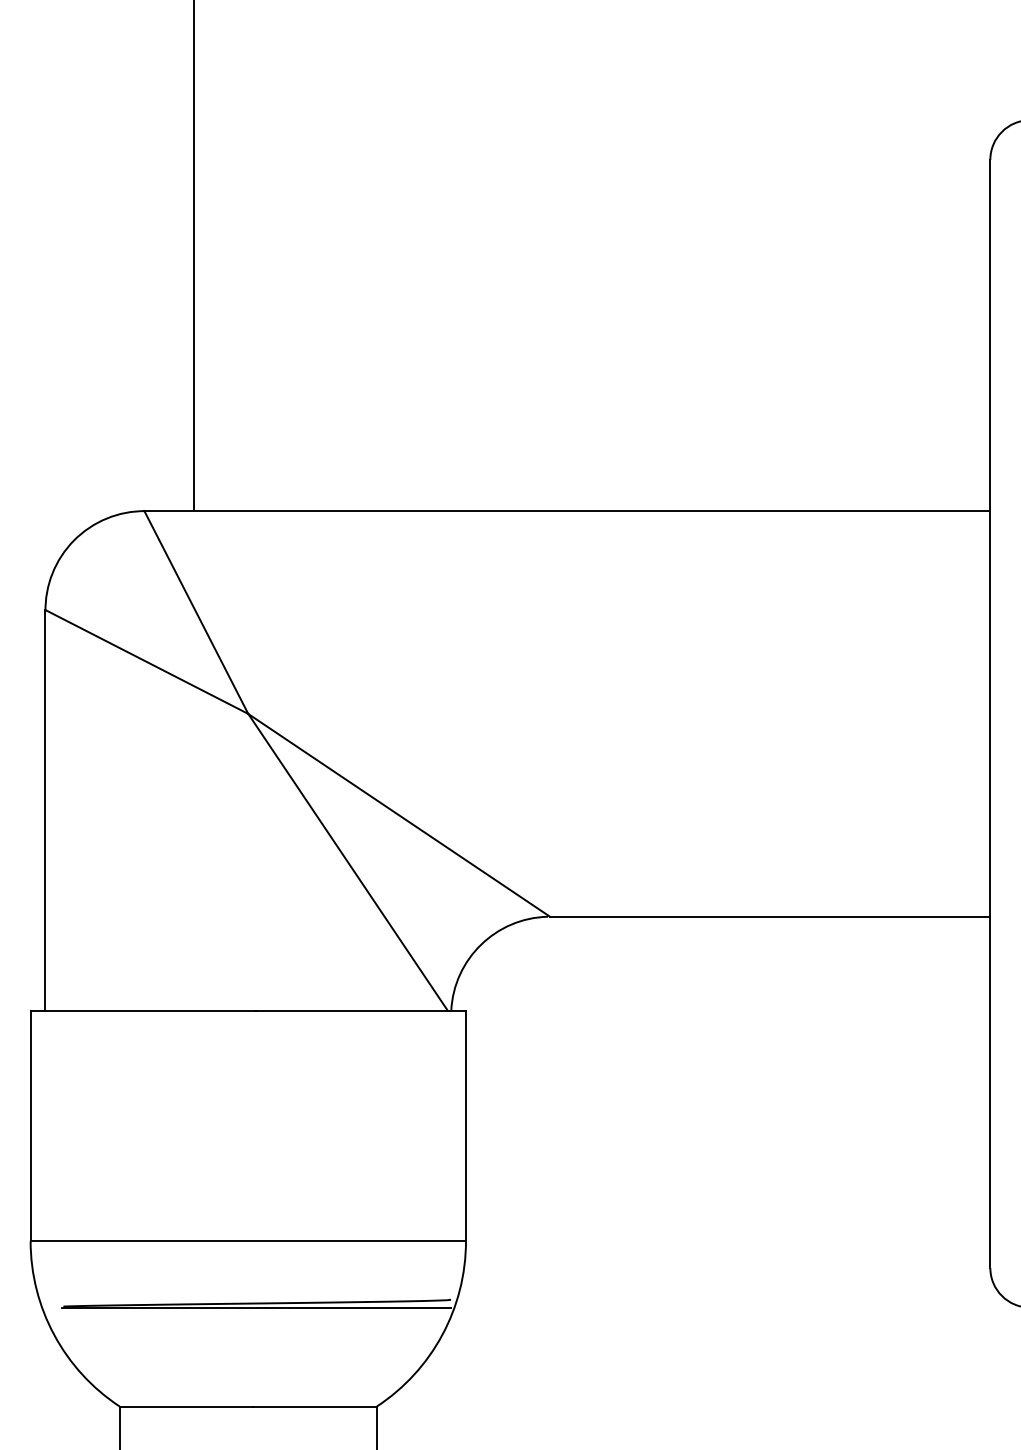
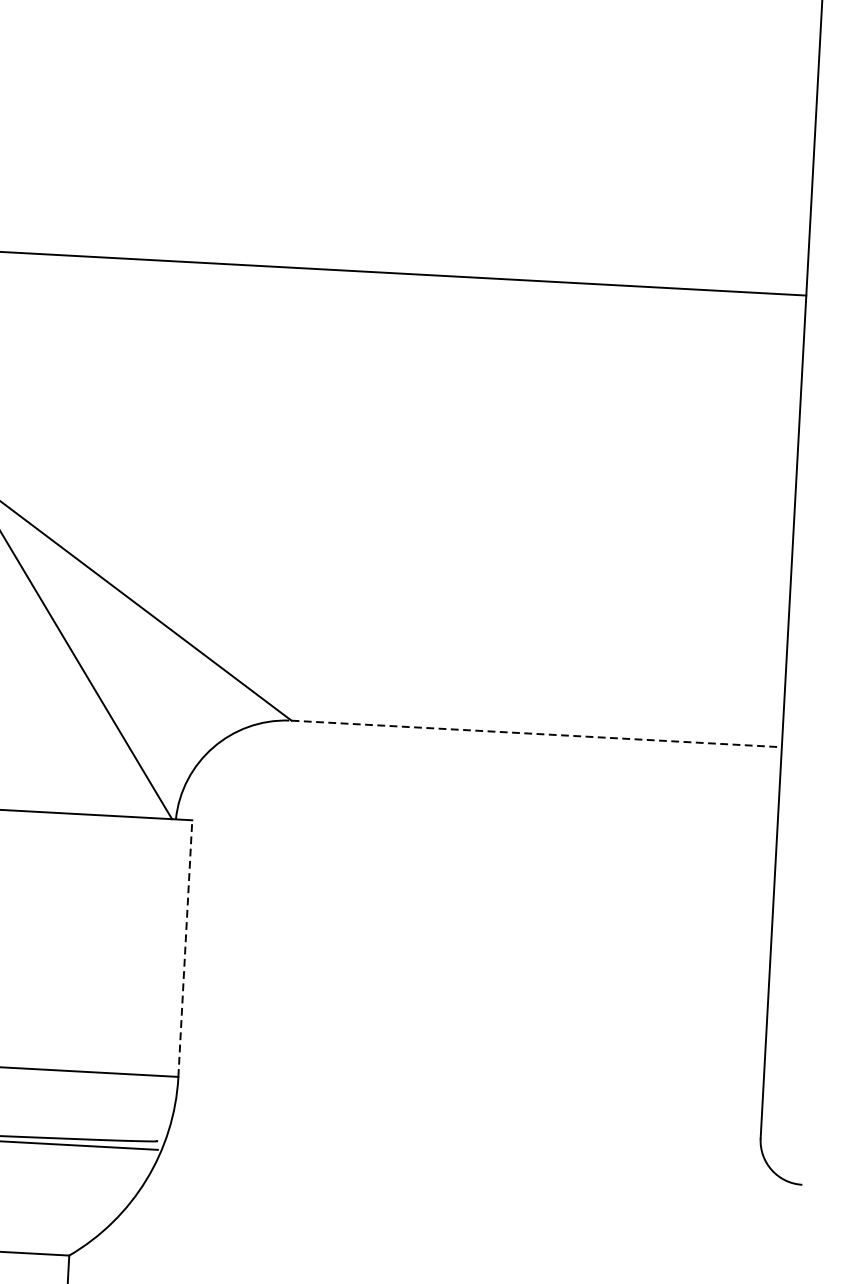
line: (770, 916) -> (537, 733), solid -> dashed
line: (465, 1125) -> (184, 948), solid -> dashed

